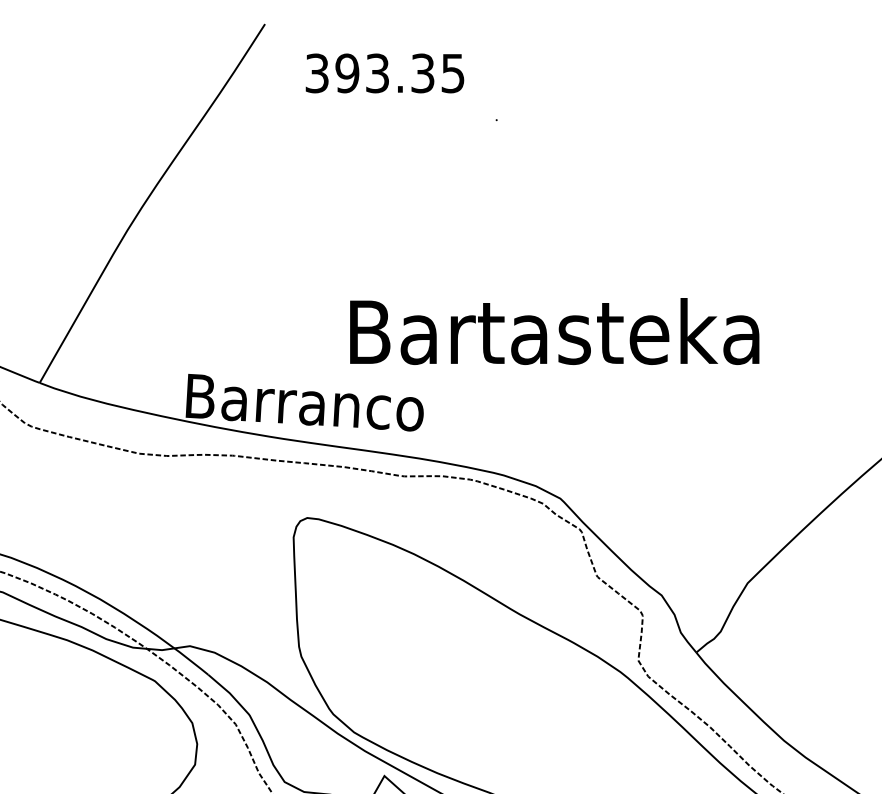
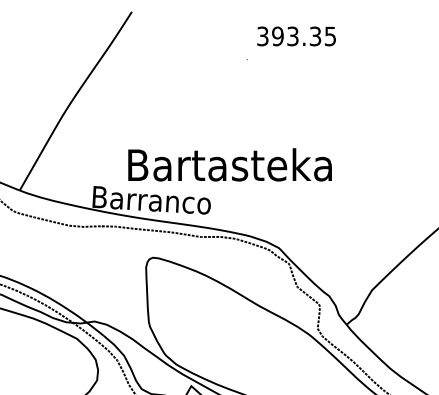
text: (384, 73) -> (296, 36), moved
text: (553, 330) -> (229, 164), moved

